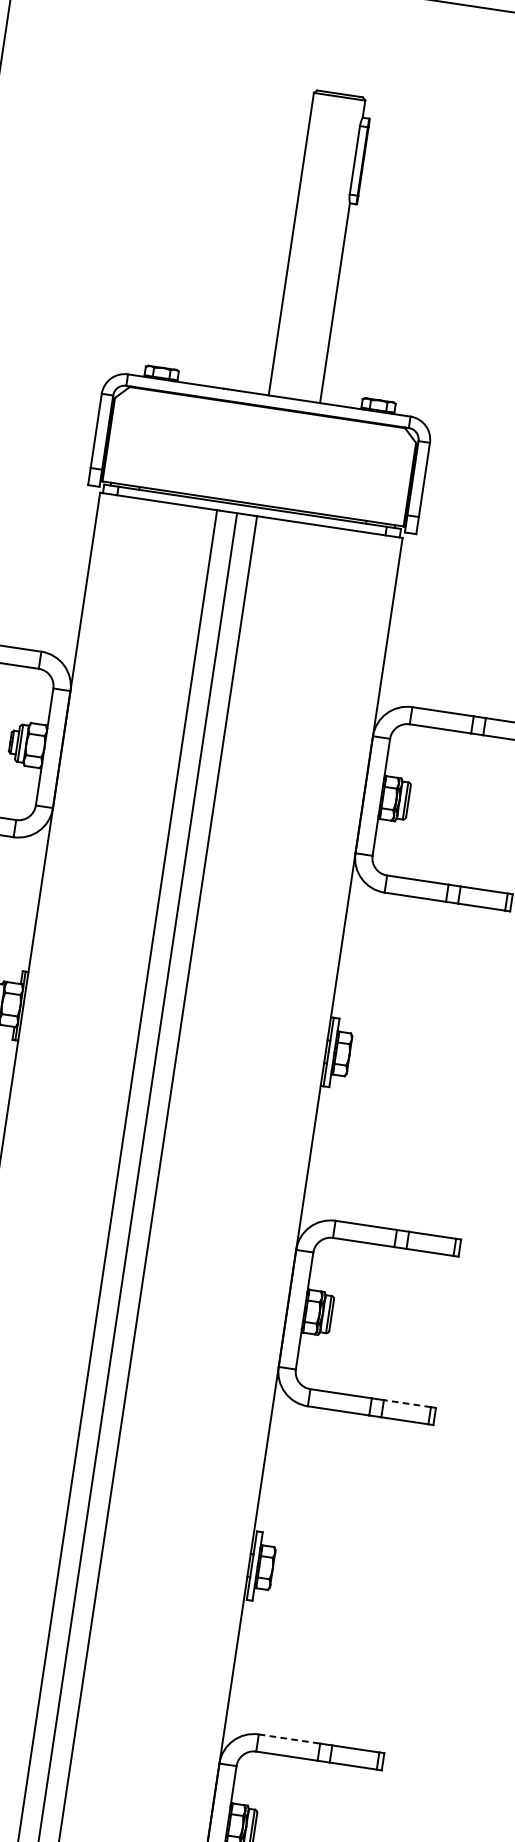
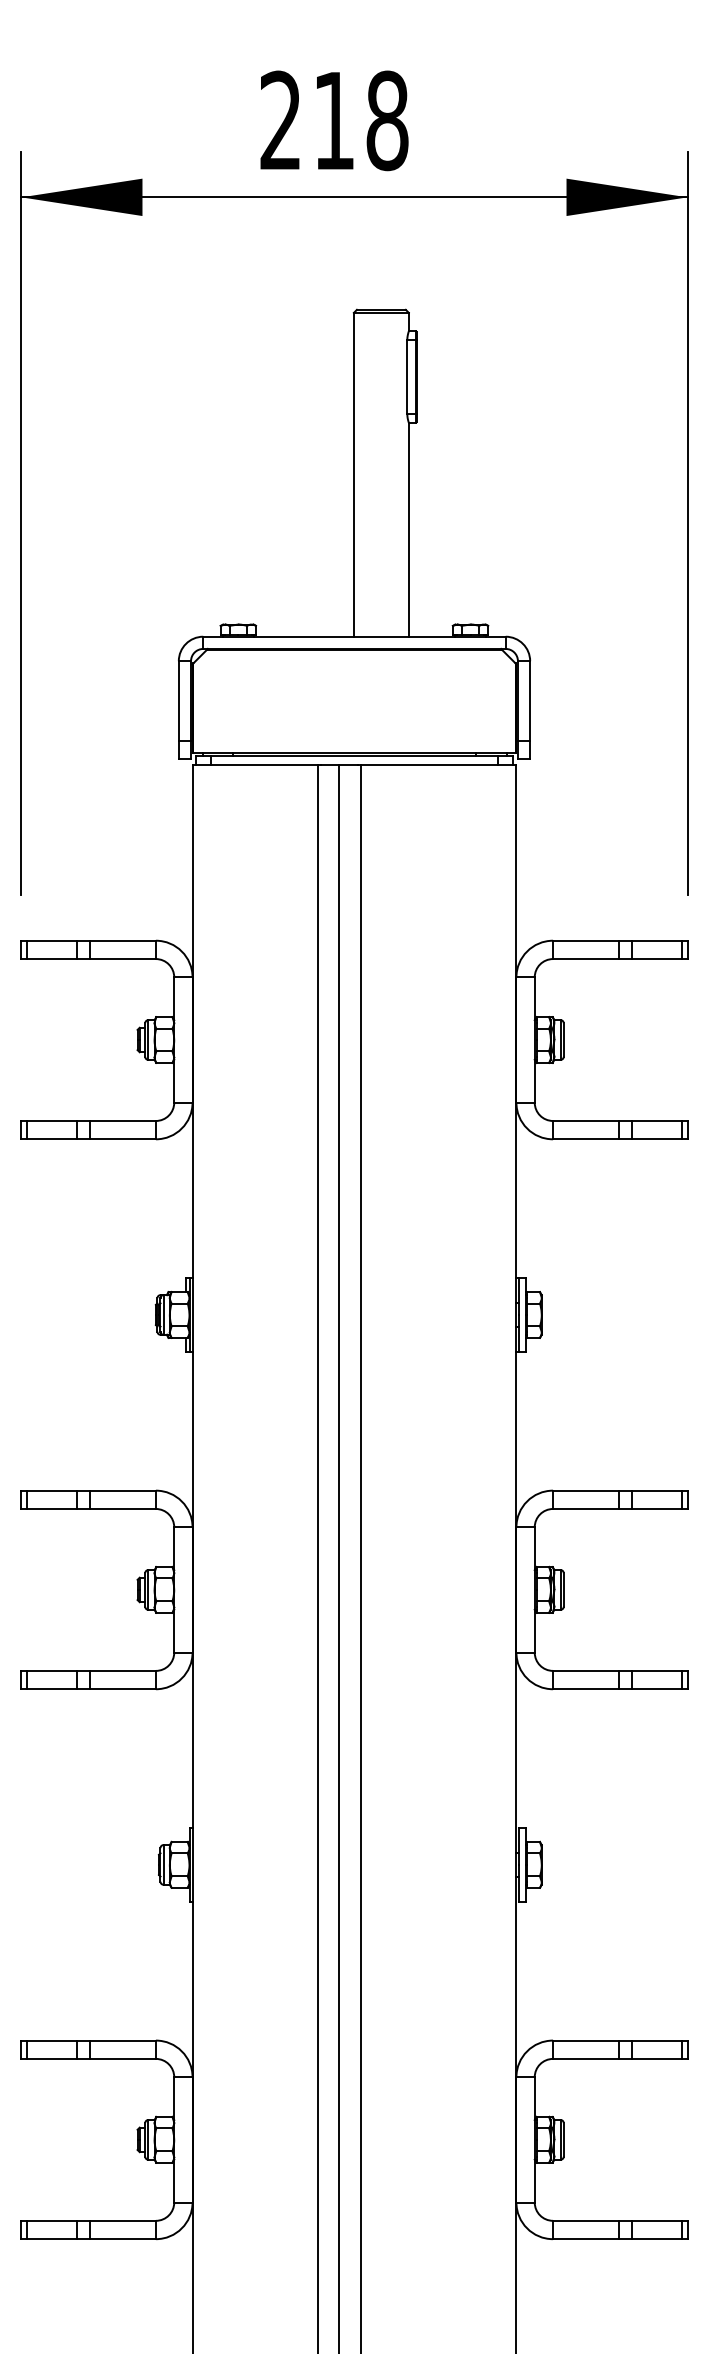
line: (407, 1403) -> (656, 1670), dashed -> solid
line: (289, 1738) -> (585, 2040), dashed -> solid

